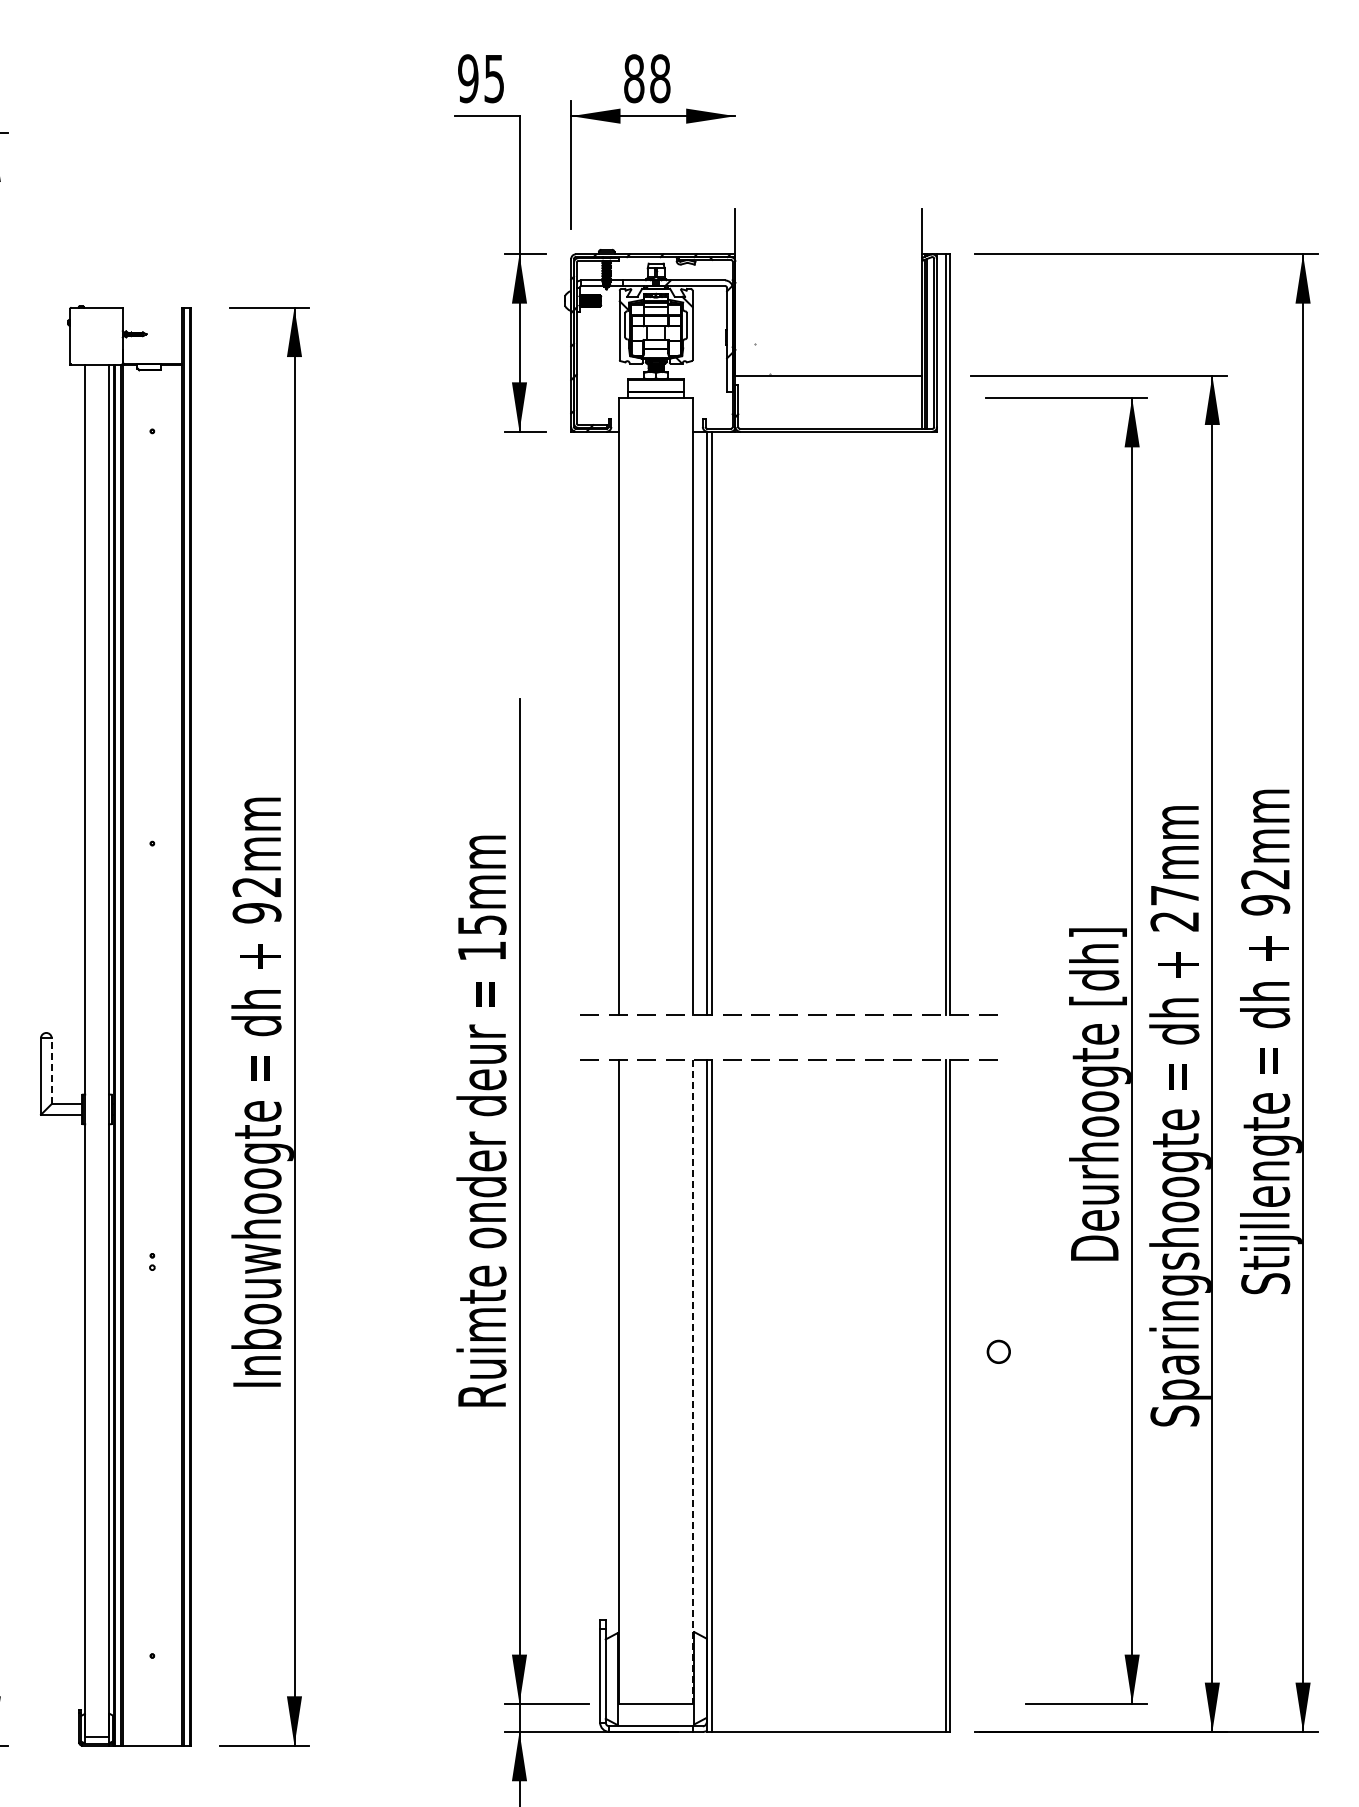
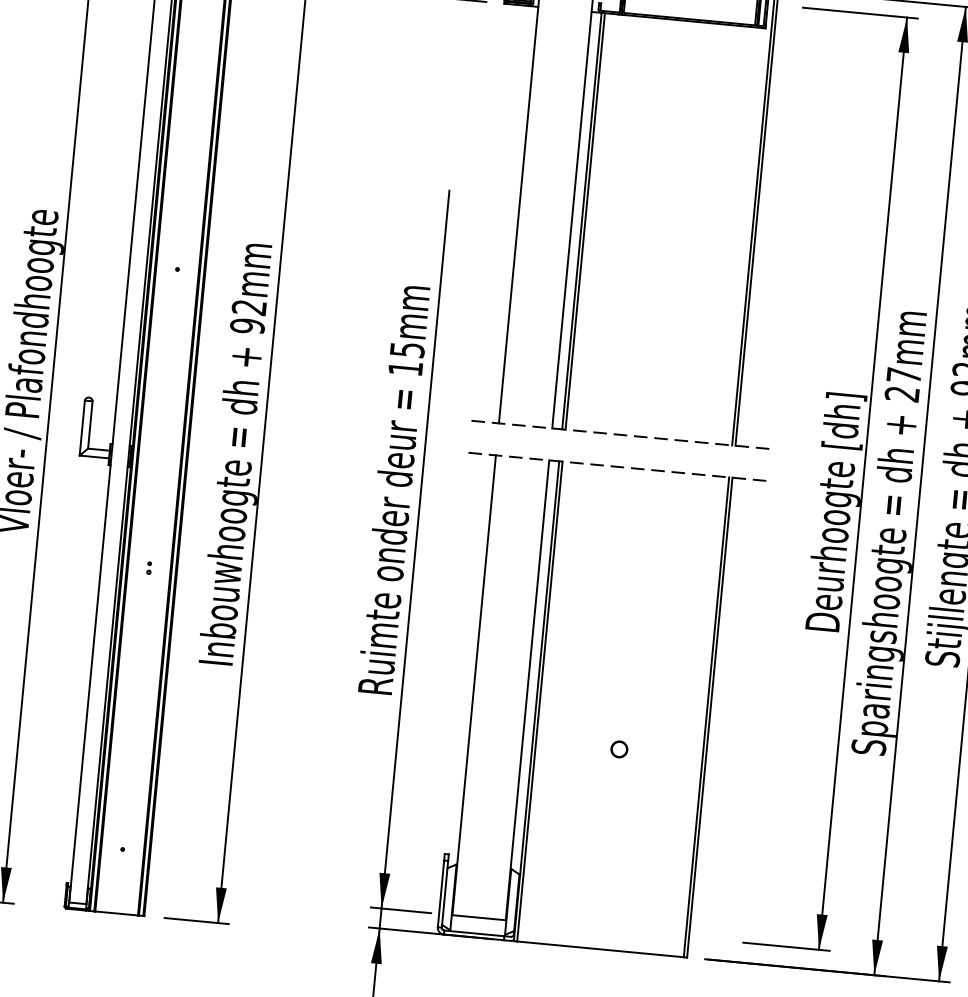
line: (51, 1070) -> (90, 424), dashed -> solid
circle: (998, 1351) -> (619, 749), moved
line: (693, 1382) -> (527, 690), dashed -> solid

